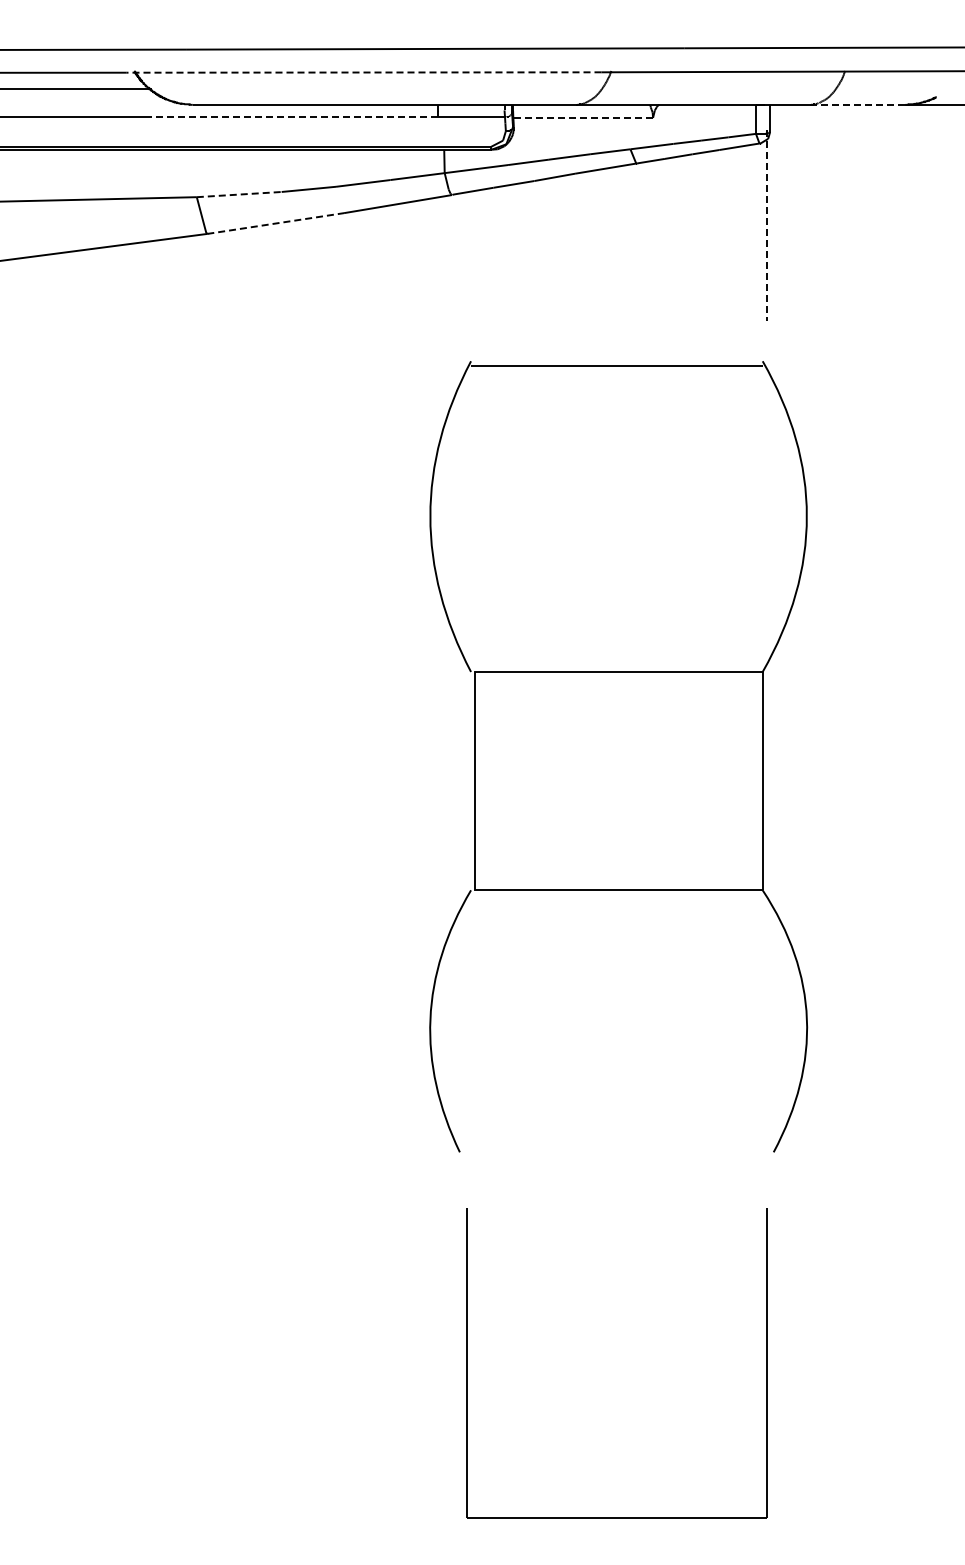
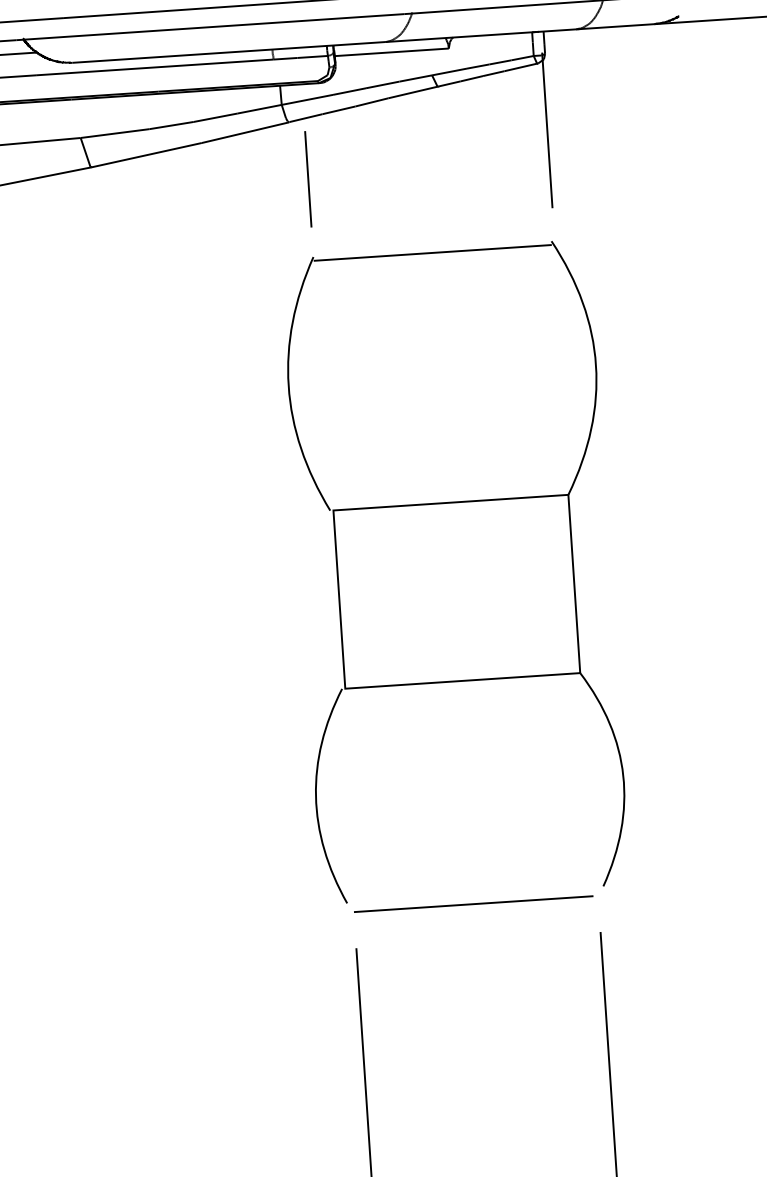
line: (363, 72) -> (210, 27), dashed -> solid
line: (857, 104) -> (615, 26), dashed -> solid
line: (292, 117) -> (154, 67), dashed -> solid
line: (583, 117) -> (392, 51), dashed -> solid
line: (239, 194) -> (115, 133), dashed -> solid
line: (276, 223) -> (147, 155), dashed -> solid
line: (766, 226) -> (547, 131), dashed -> solid
line: (470, 265) -> (307, 178), added
line: (613, 1162) -> (473, 903), added

